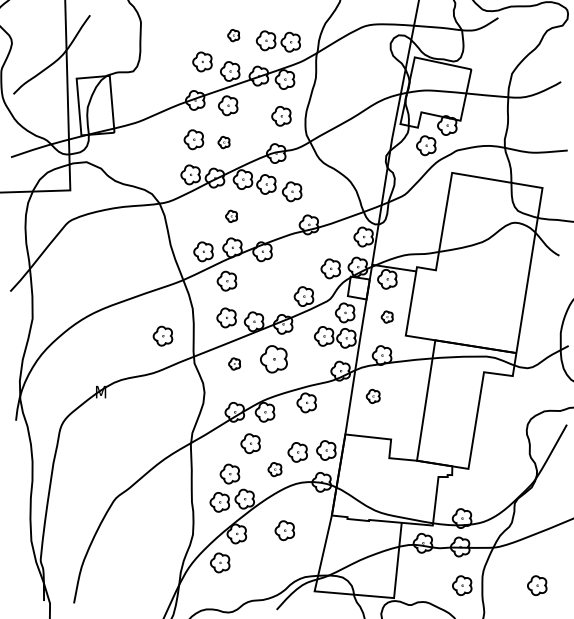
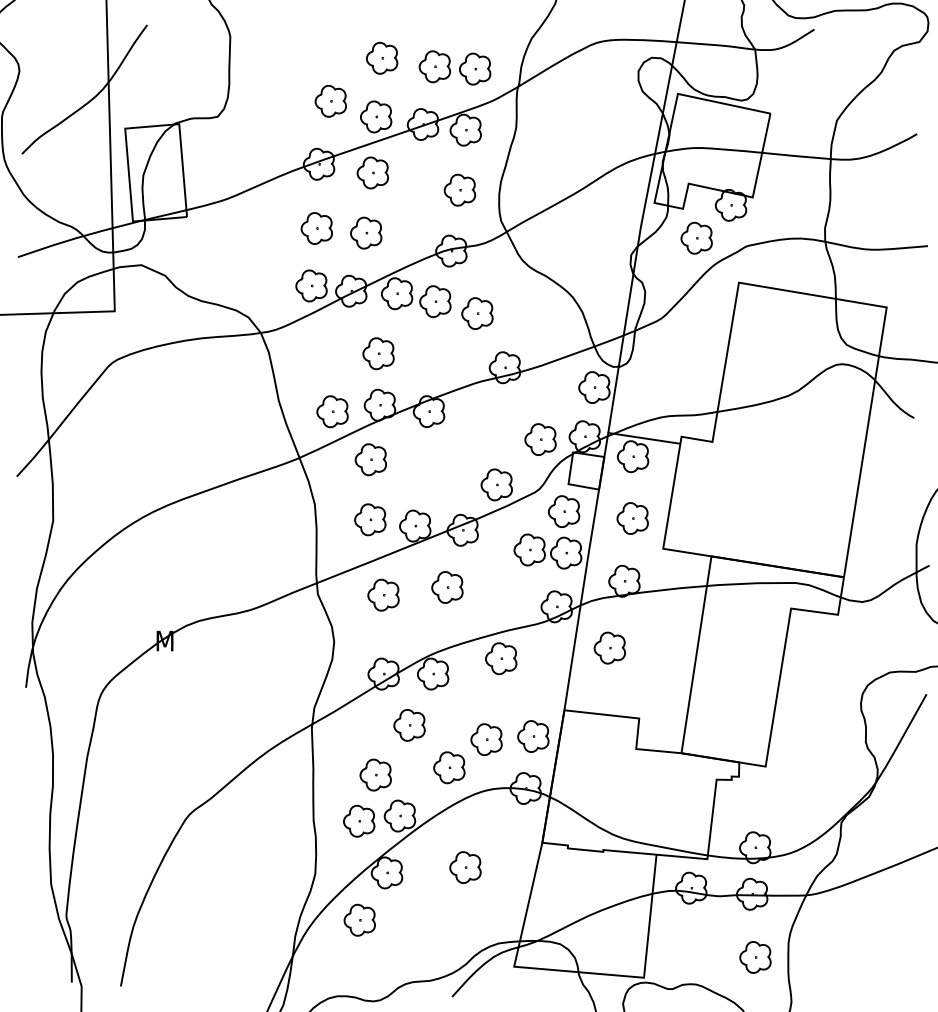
part: (233, 35) -> (381, 58), size x1.67
part: (223, 142) -> (365, 233), size x1.67
part: (231, 216) -> (378, 353), size x1.67
part: (387, 316) -> (633, 517), size x1.67
part: (162, 335) -> (265, 548), removed
part: (273, 359) -> (446, 587), size x0.71
part: (234, 363) -> (383, 594), size x1.67
part: (373, 396) -> (610, 648), size x1.43
part: (274, 469) -> (448, 767), size x1.43
part: (537, 585) -> (878, 957), removed

